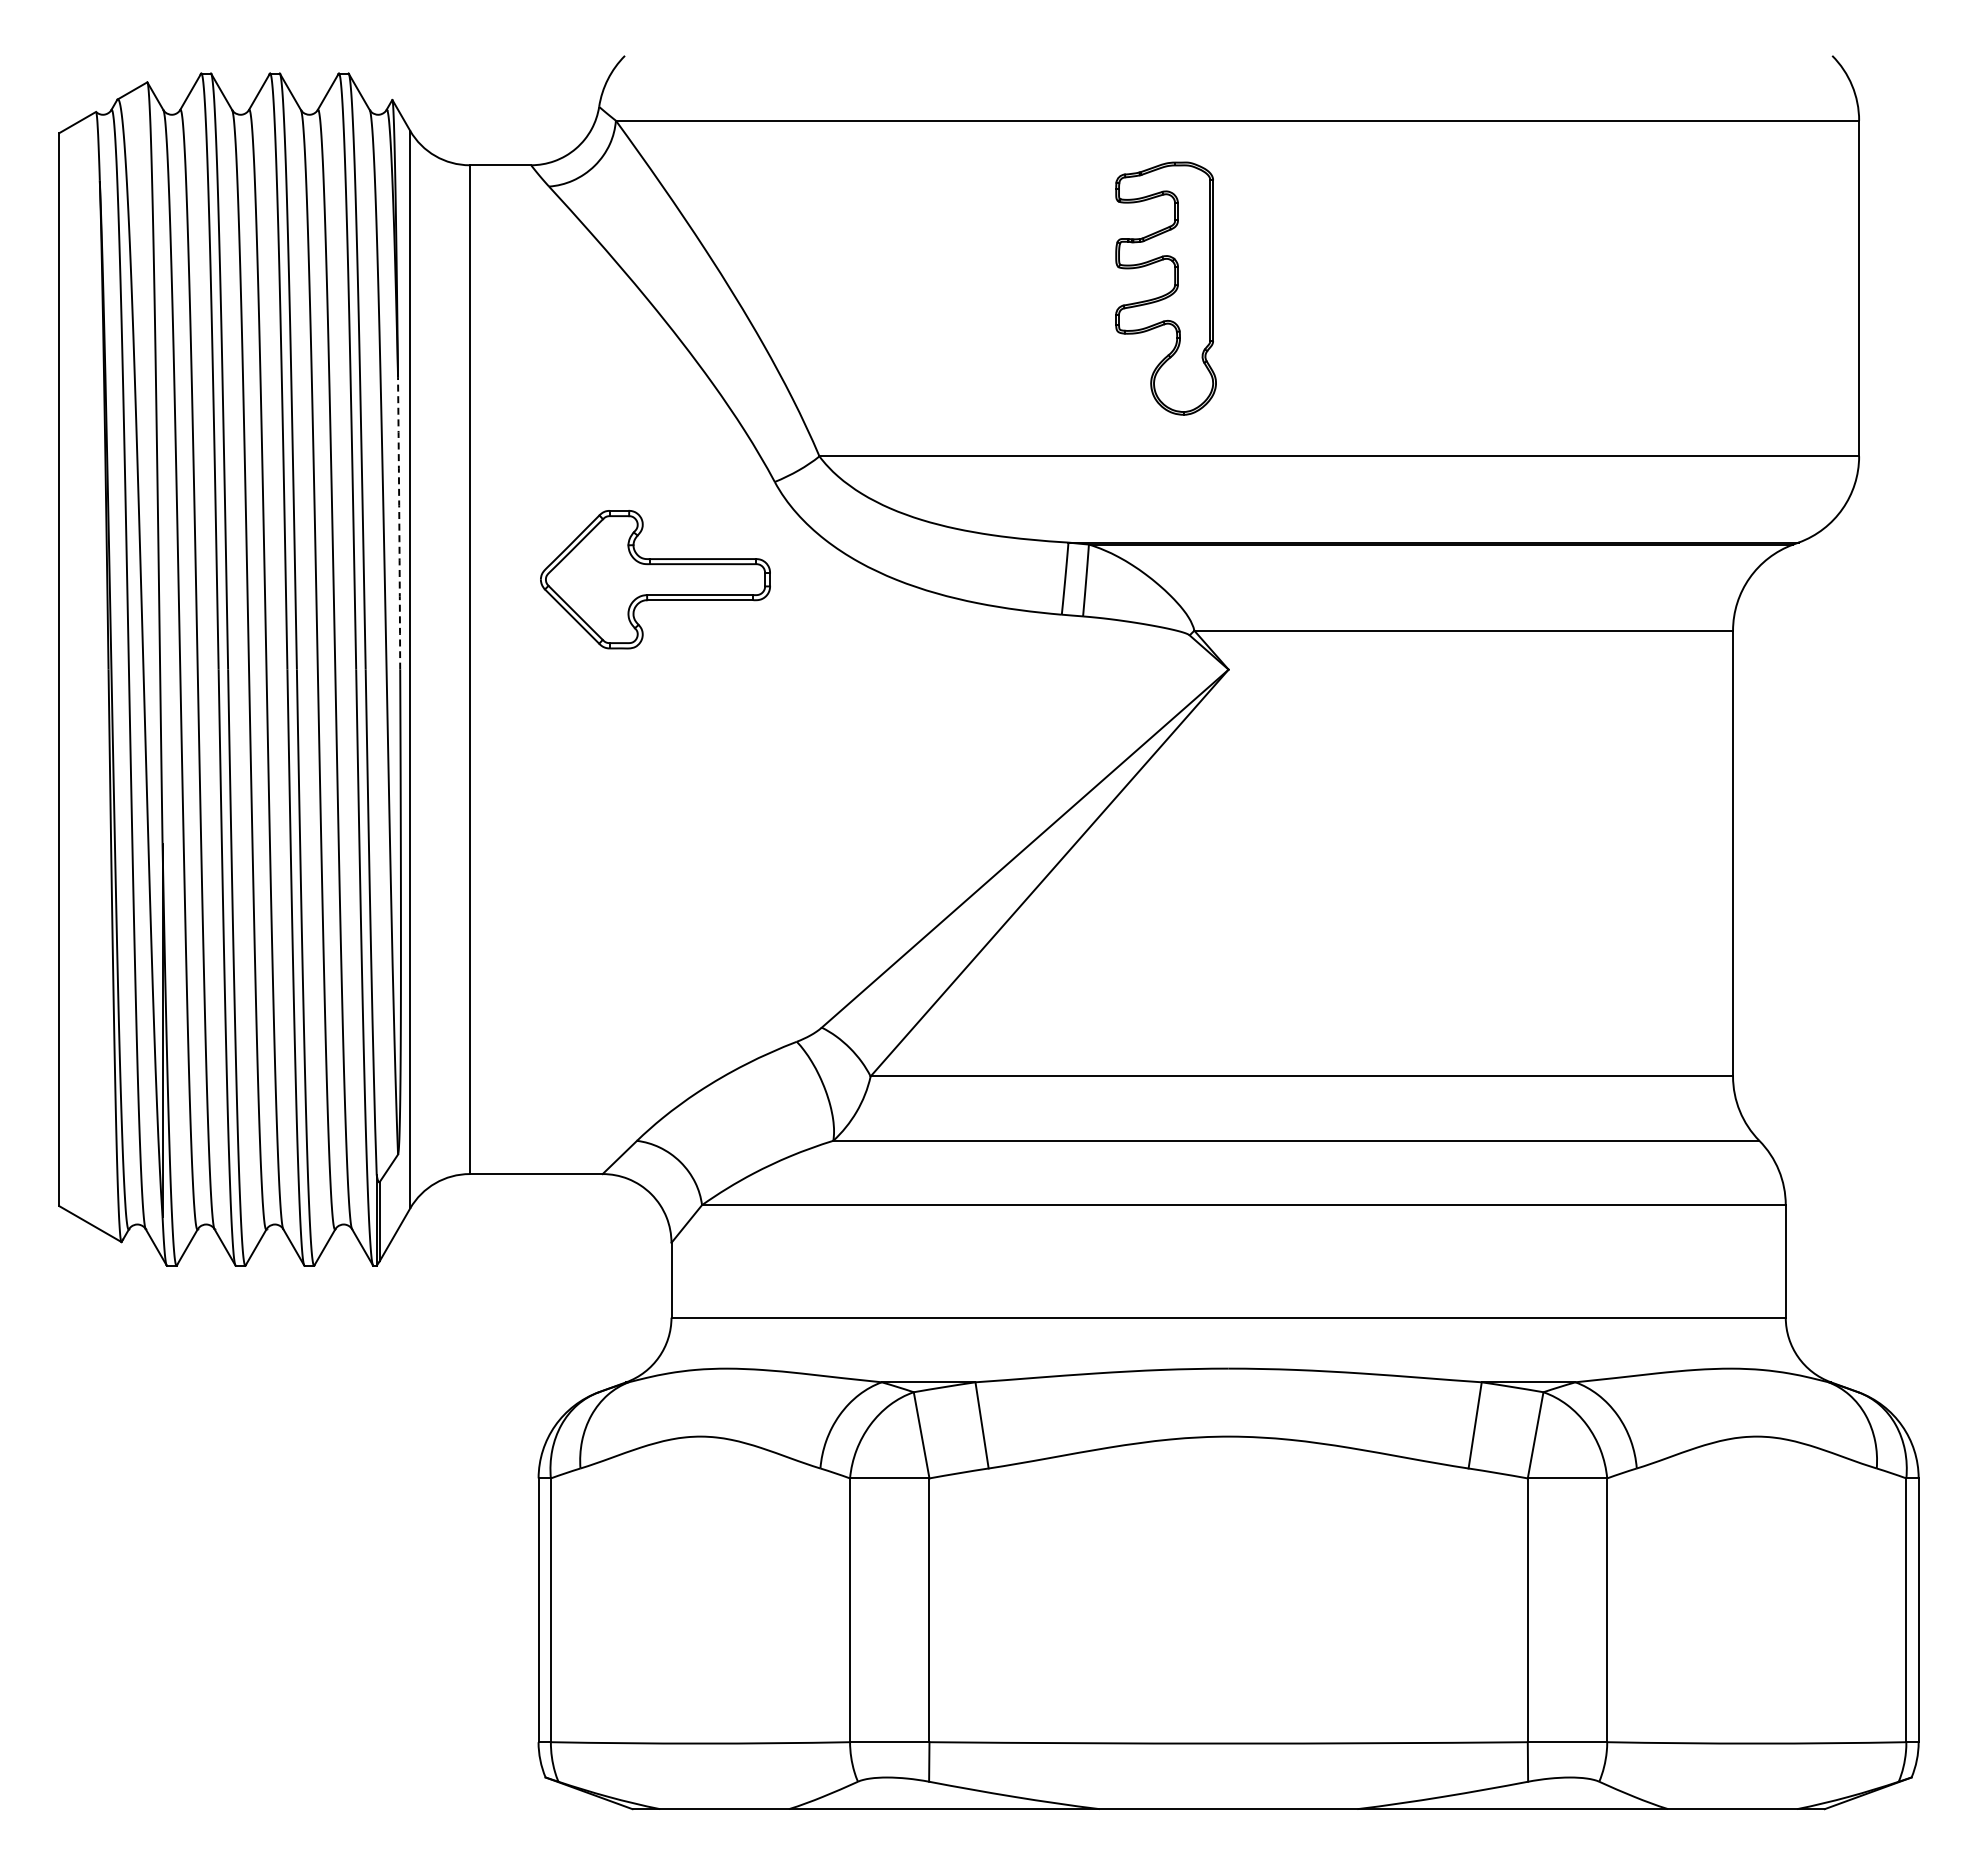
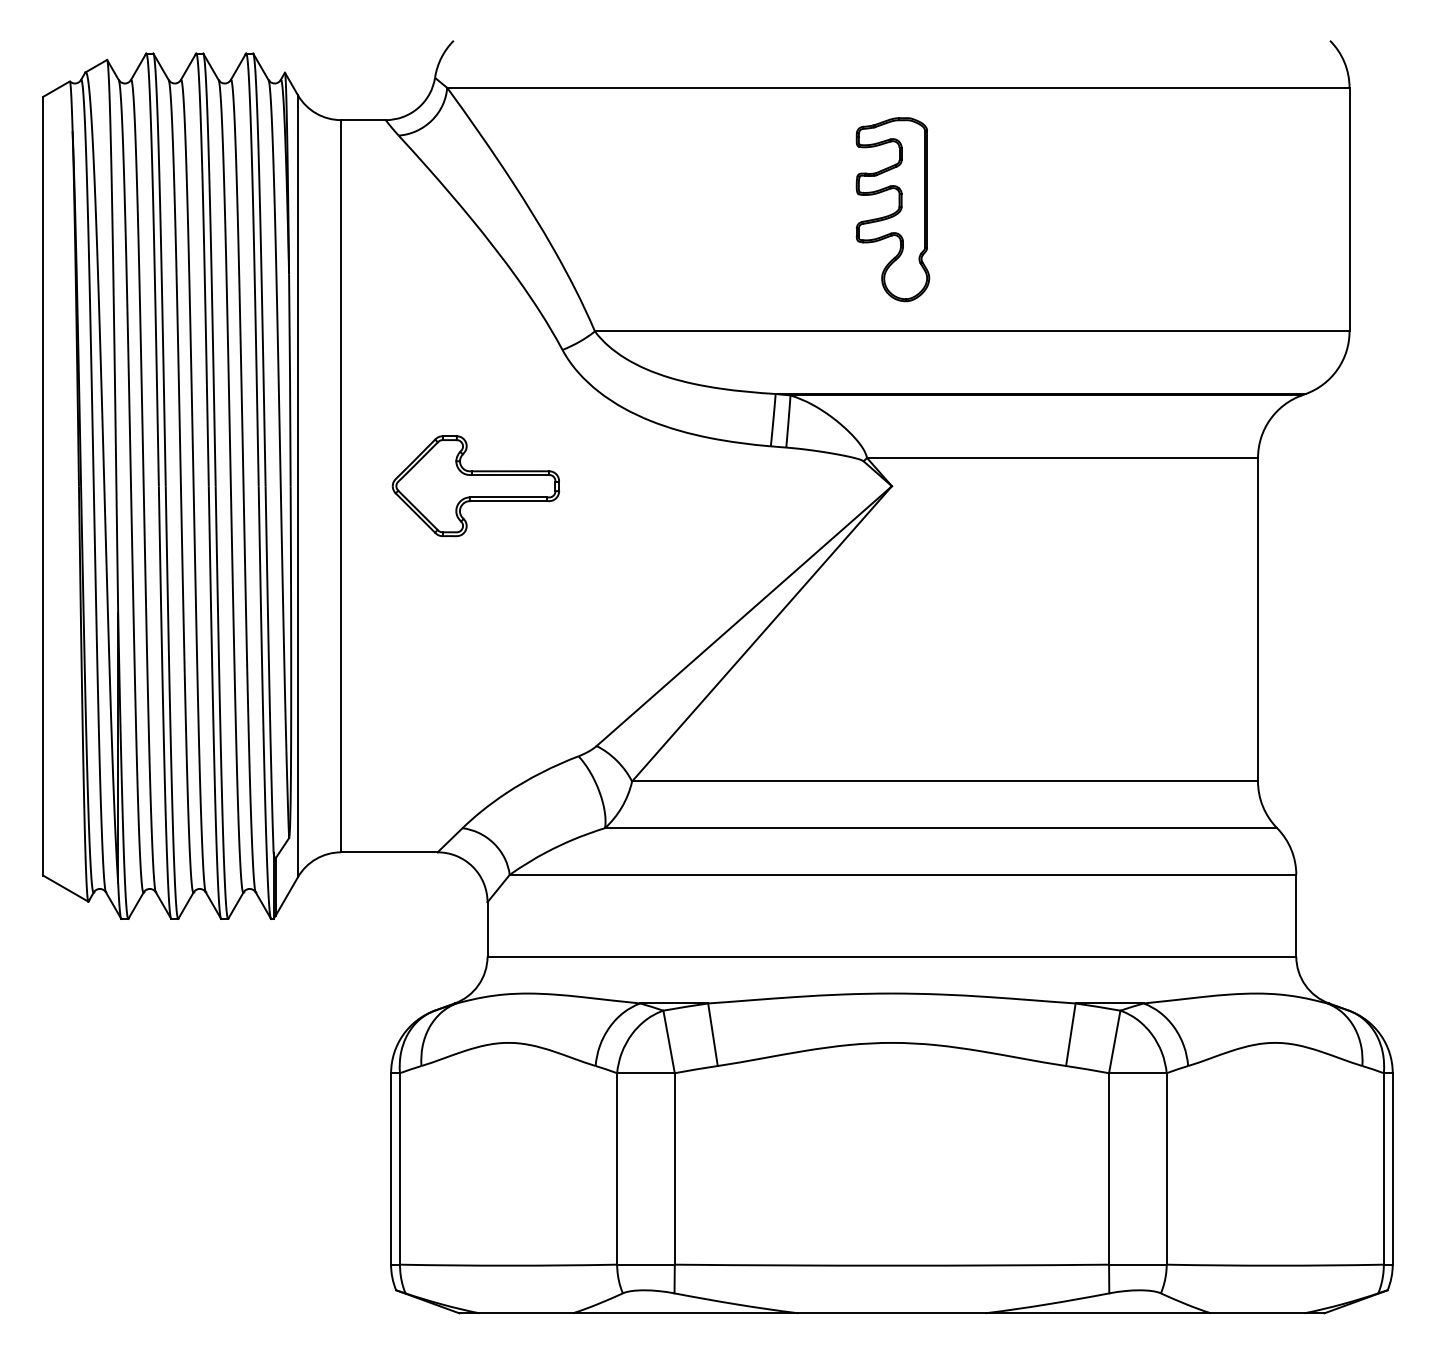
part: (1165, 288) -> (892, 209), moved
arc: (399, 523) -> (290, 380), dashed -> solid
part: (655, 579) -> (475, 486), moved

